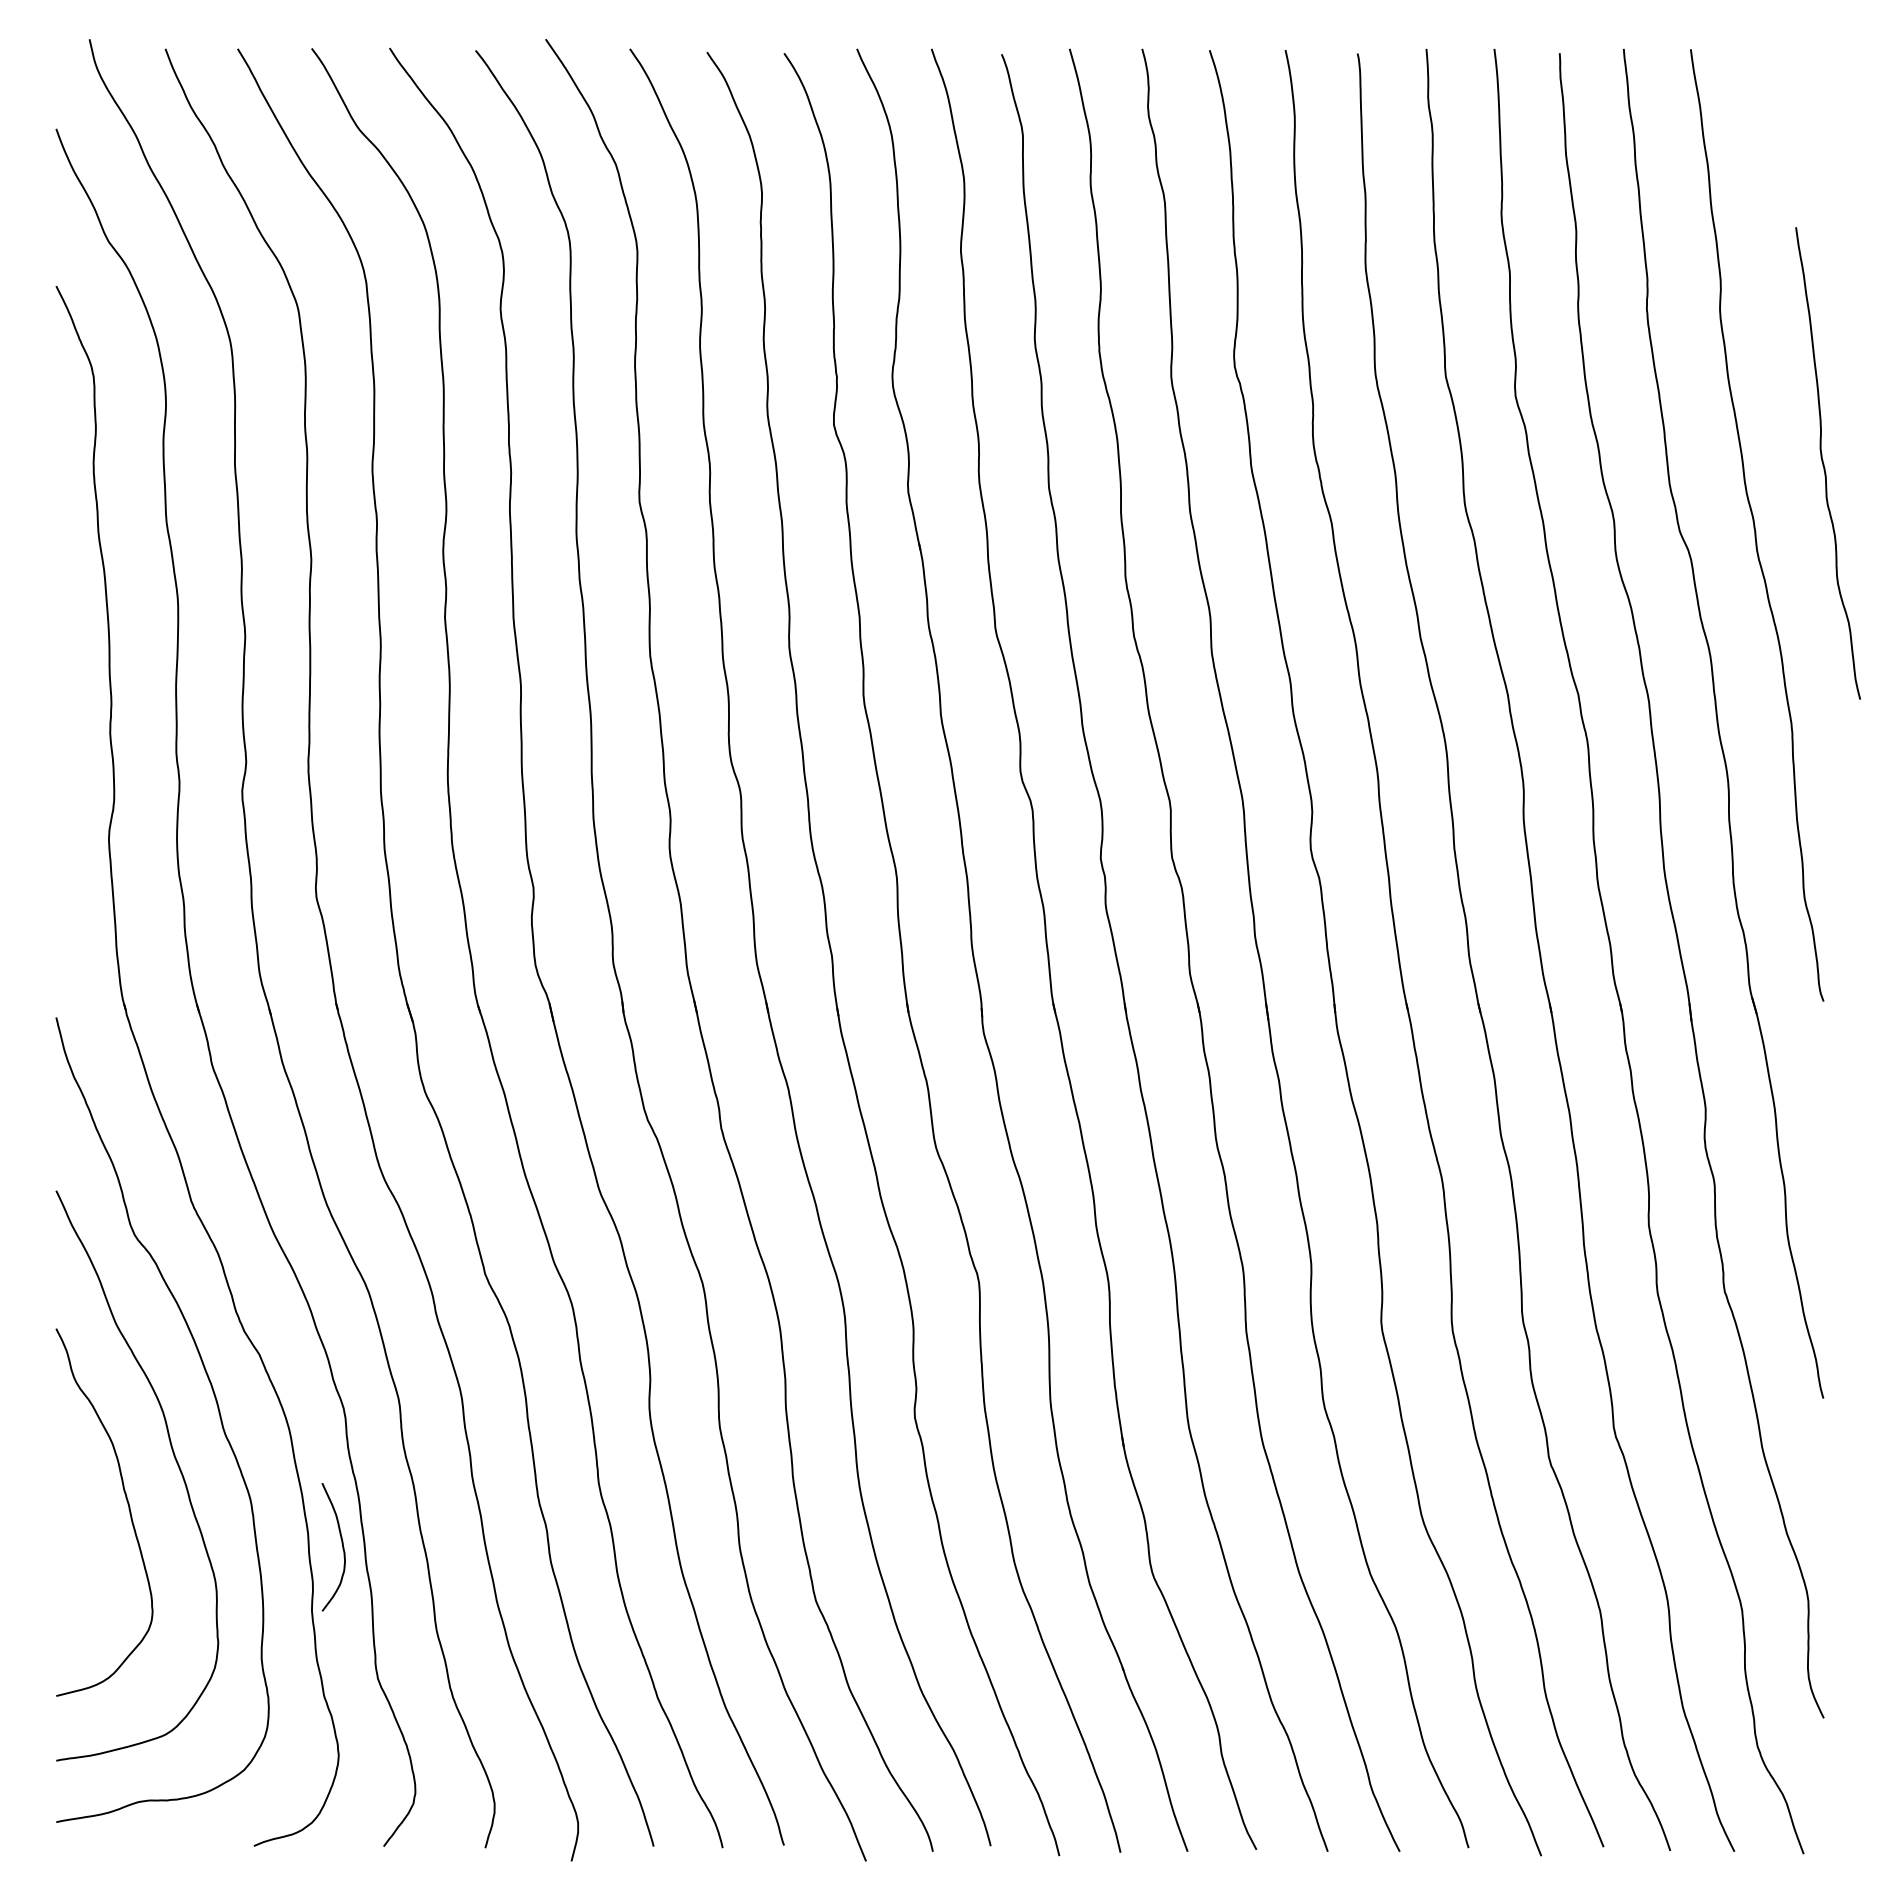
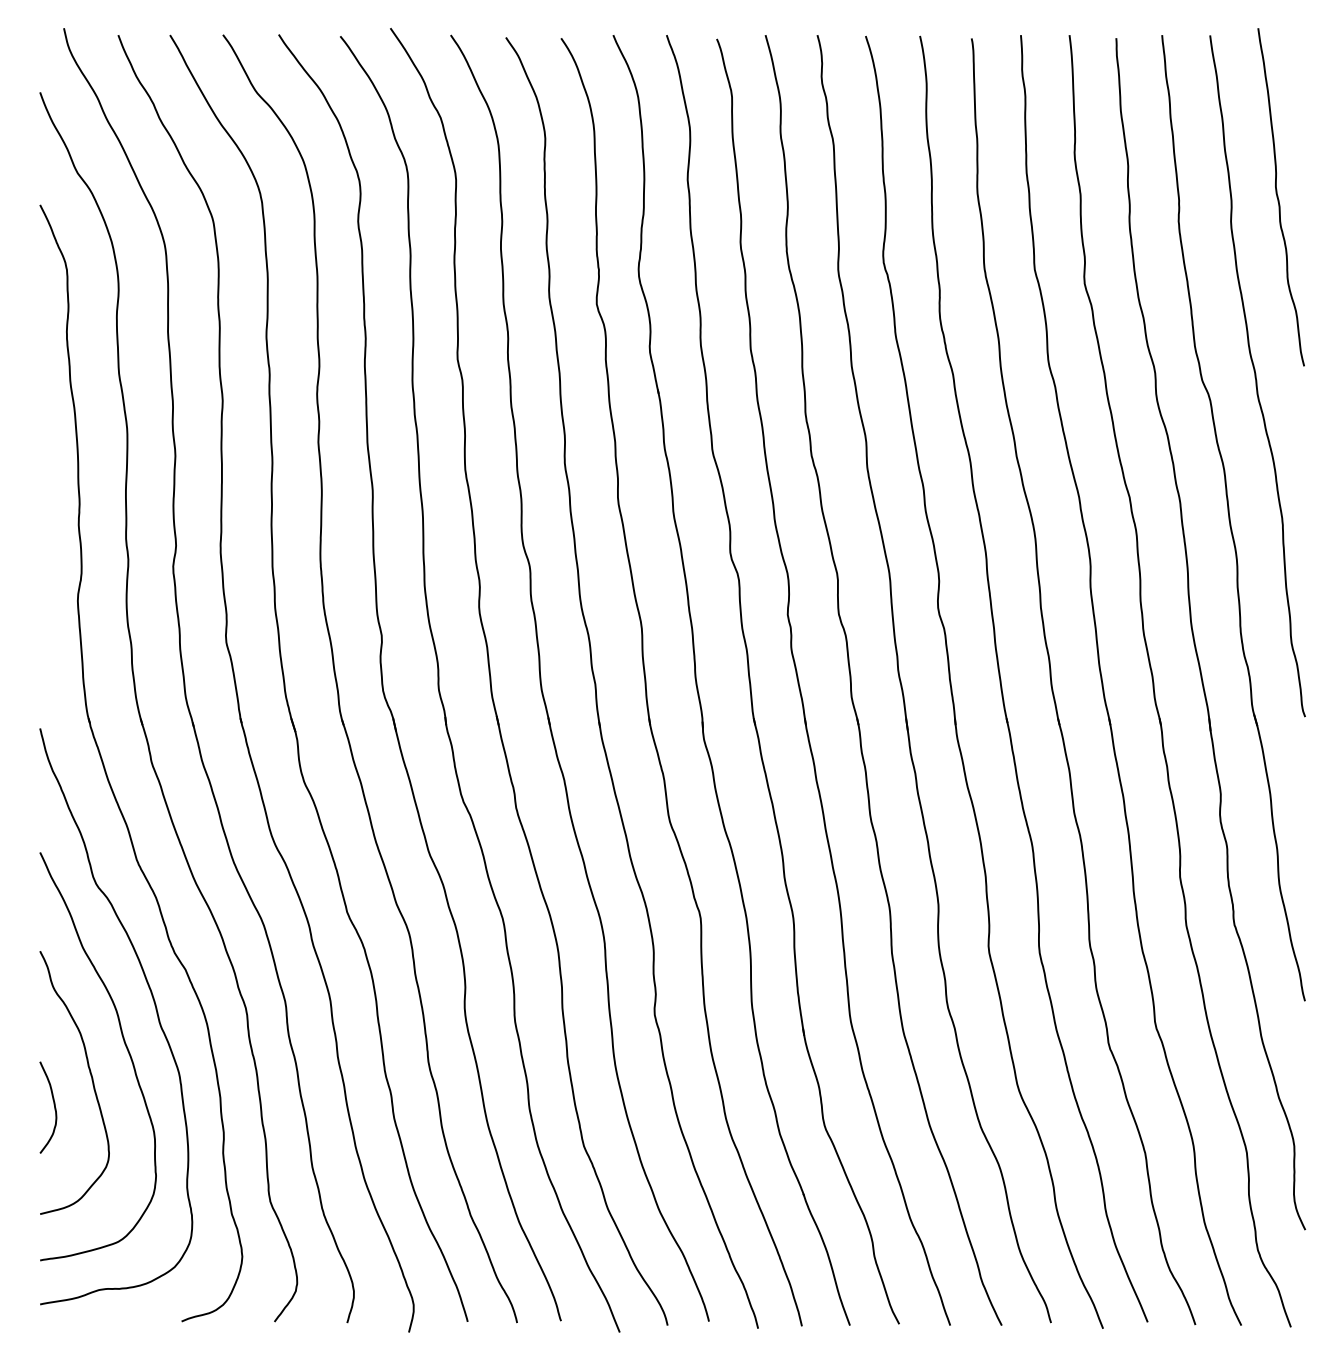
curve: (1824, 464) -> (1278, 198), moved
curve: (341, 1543) -> (53, 1104), moved

